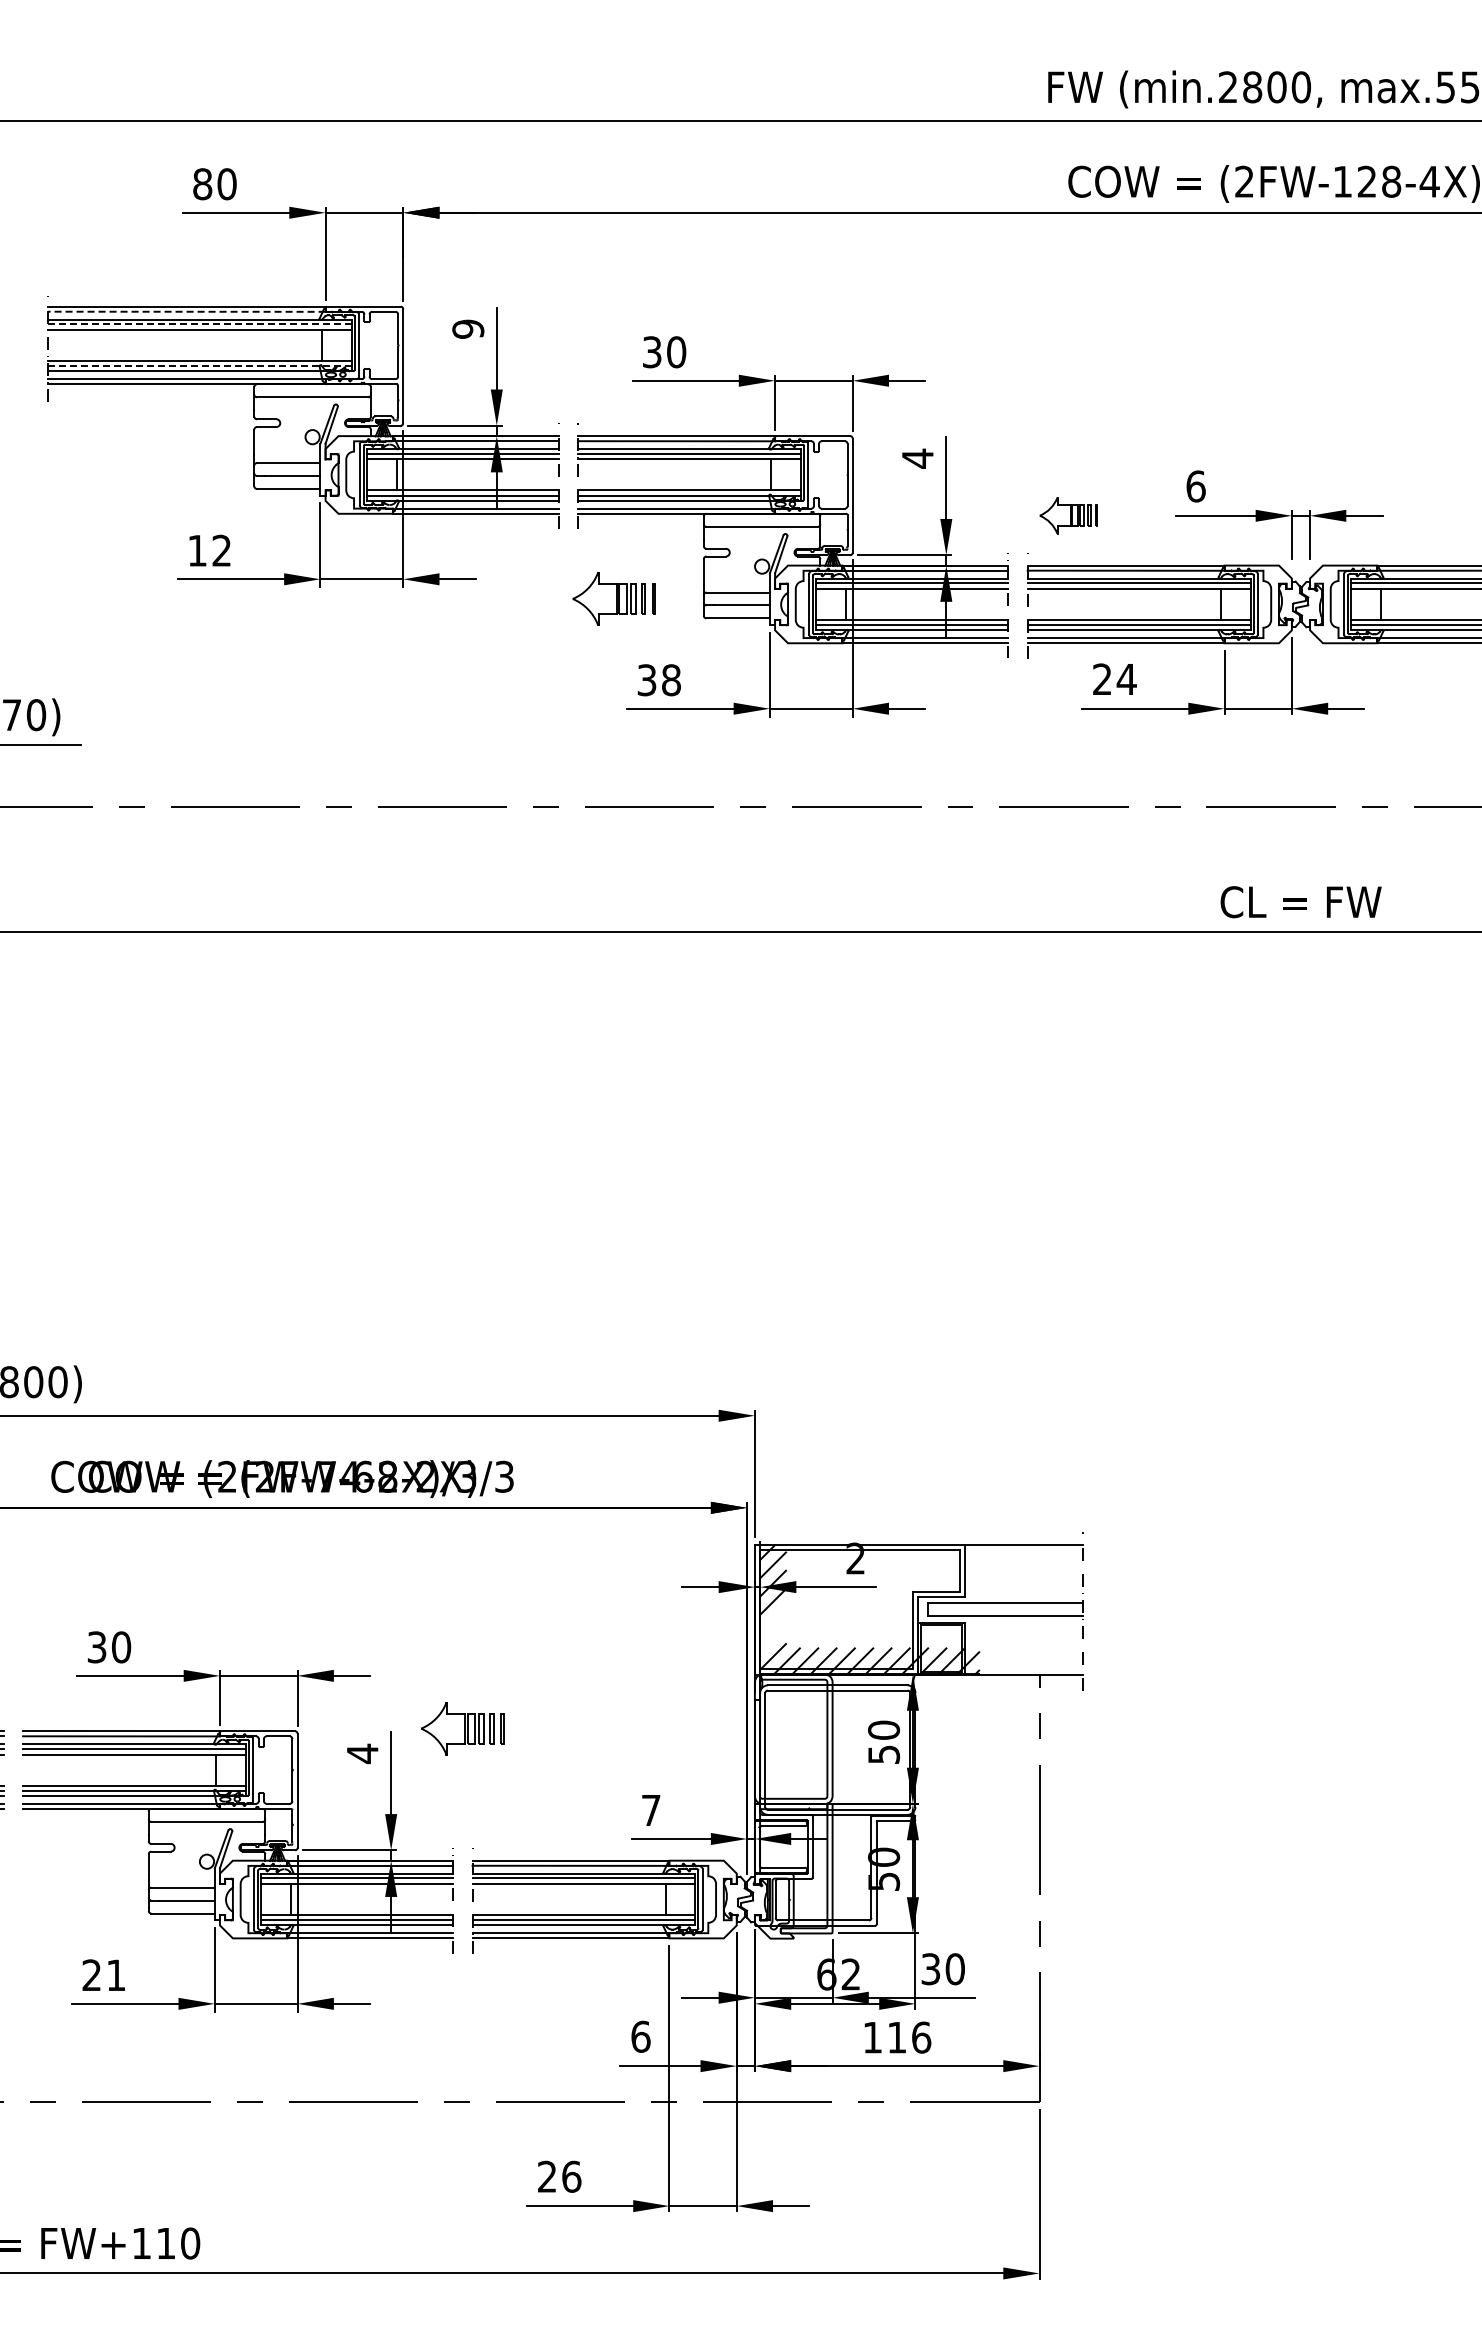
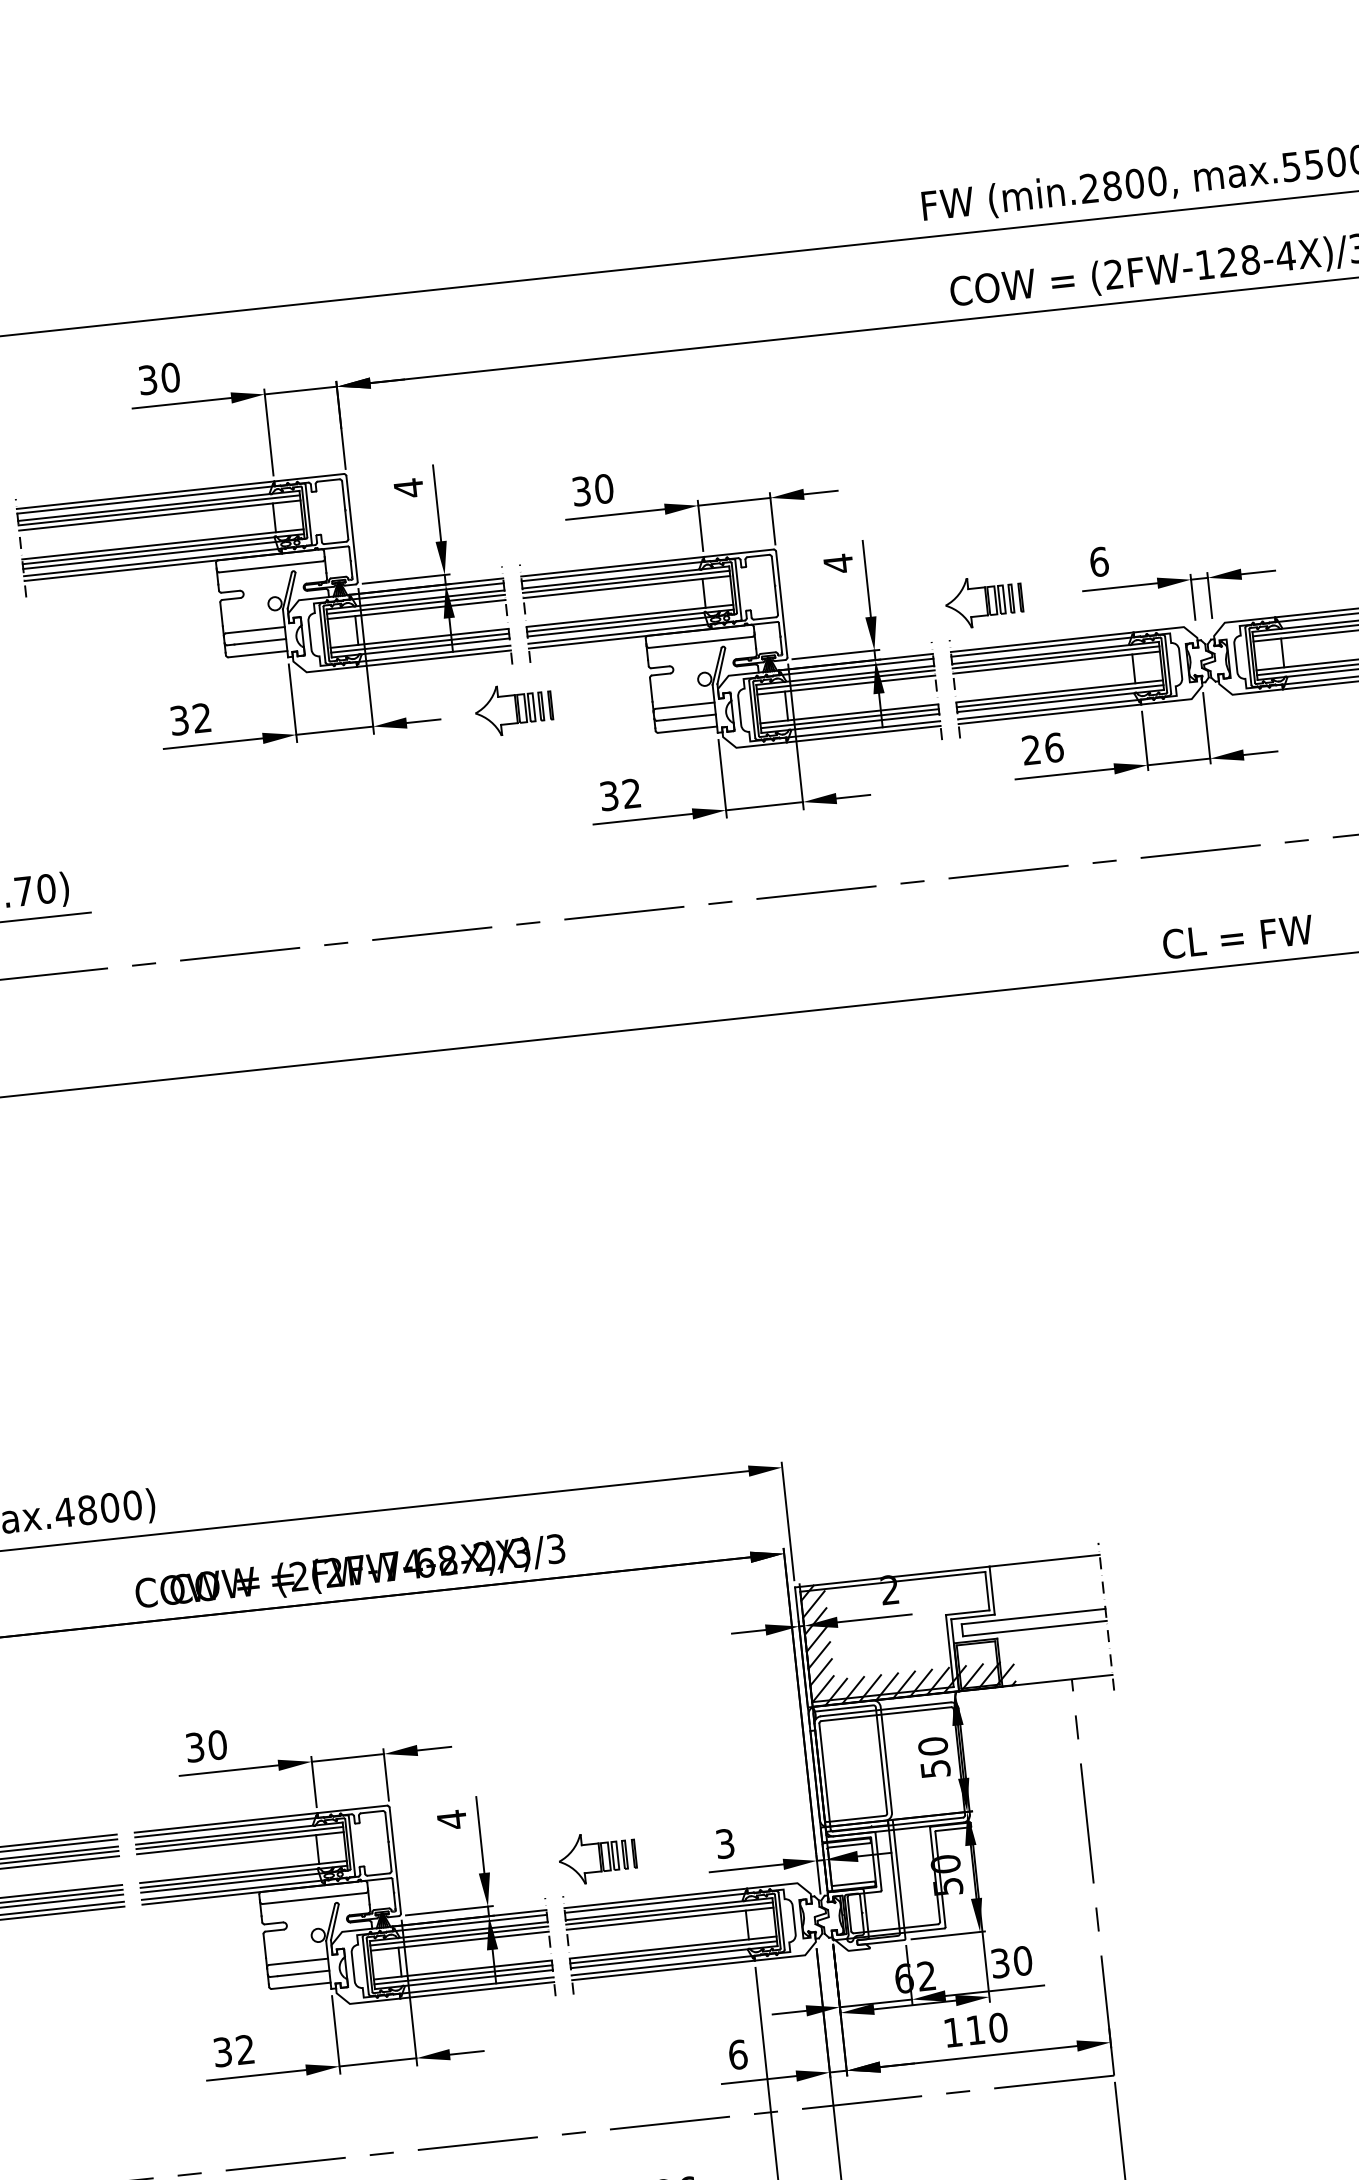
text: (202, 184) -> (147, 380), 80 -> 30
line: (186, 311) -> (145, 499), dashed -> solid
line: (199, 324) -> (158, 510), dashed -> solid
text: (468, 329) -> (408, 488), 9 -> 4
line: (199, 366) -> (163, 549), dashed -> solid
part: (1068, 515) -> (983, 601), size x1.43
text: (197, 550) -> (179, 720), 12 -> 32
part: (613, 598) -> (513, 709), moved
text: (1126, 679) -> (1053, 747), 24 -> 26
text: (671, 680) -> (632, 793), 38 -> 32
line: (773, 1620) -> (819, 1655), added
line: (773, 1638) -> (821, 1672), added
part: (462, 1728) -> (597, 1857), moved
text: (651, 1810) -> (725, 1843), 7 -> 3
text: (103, 1975) -> (233, 2051), 21 -> 32
text: (921, 2037) -> (998, 2027), 116 -> 110

